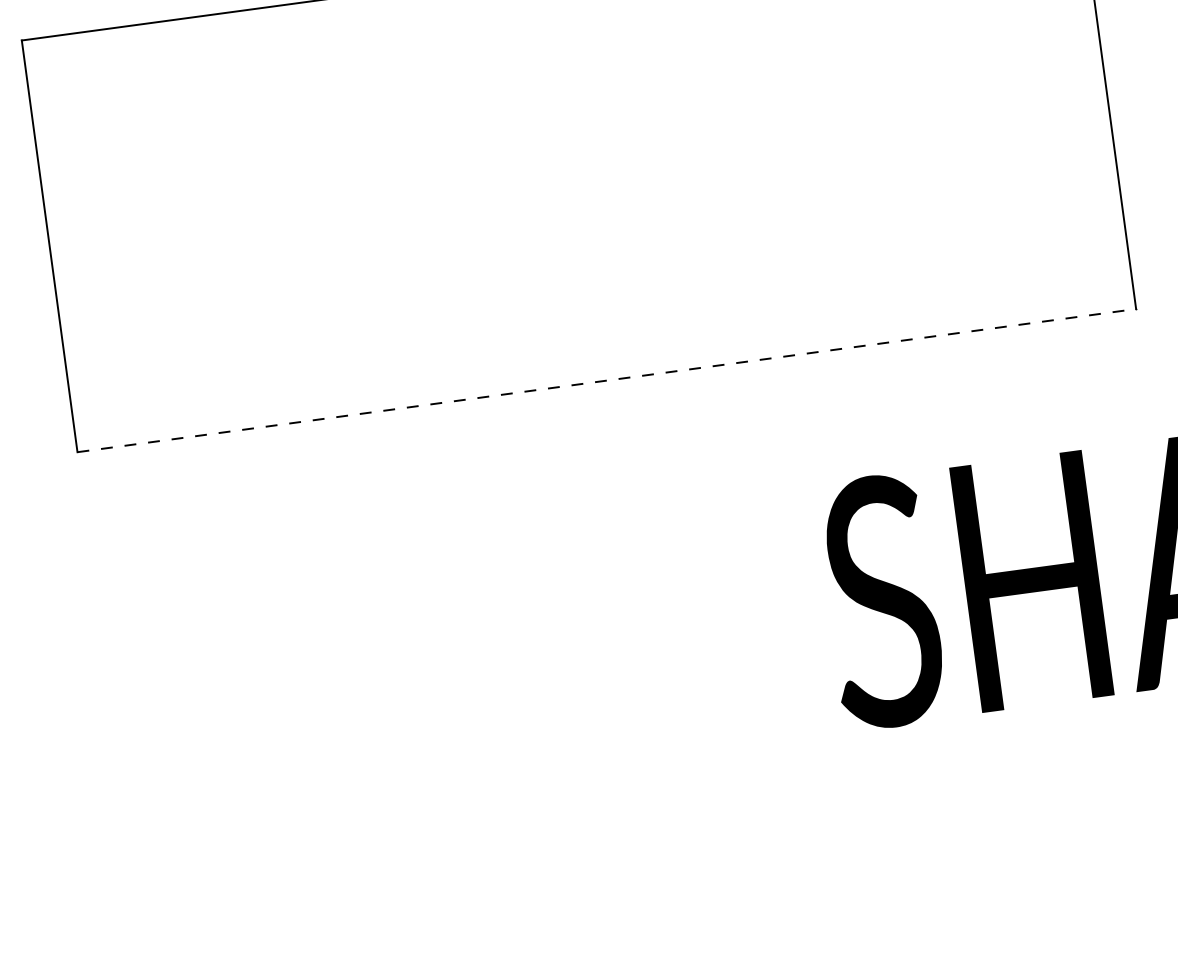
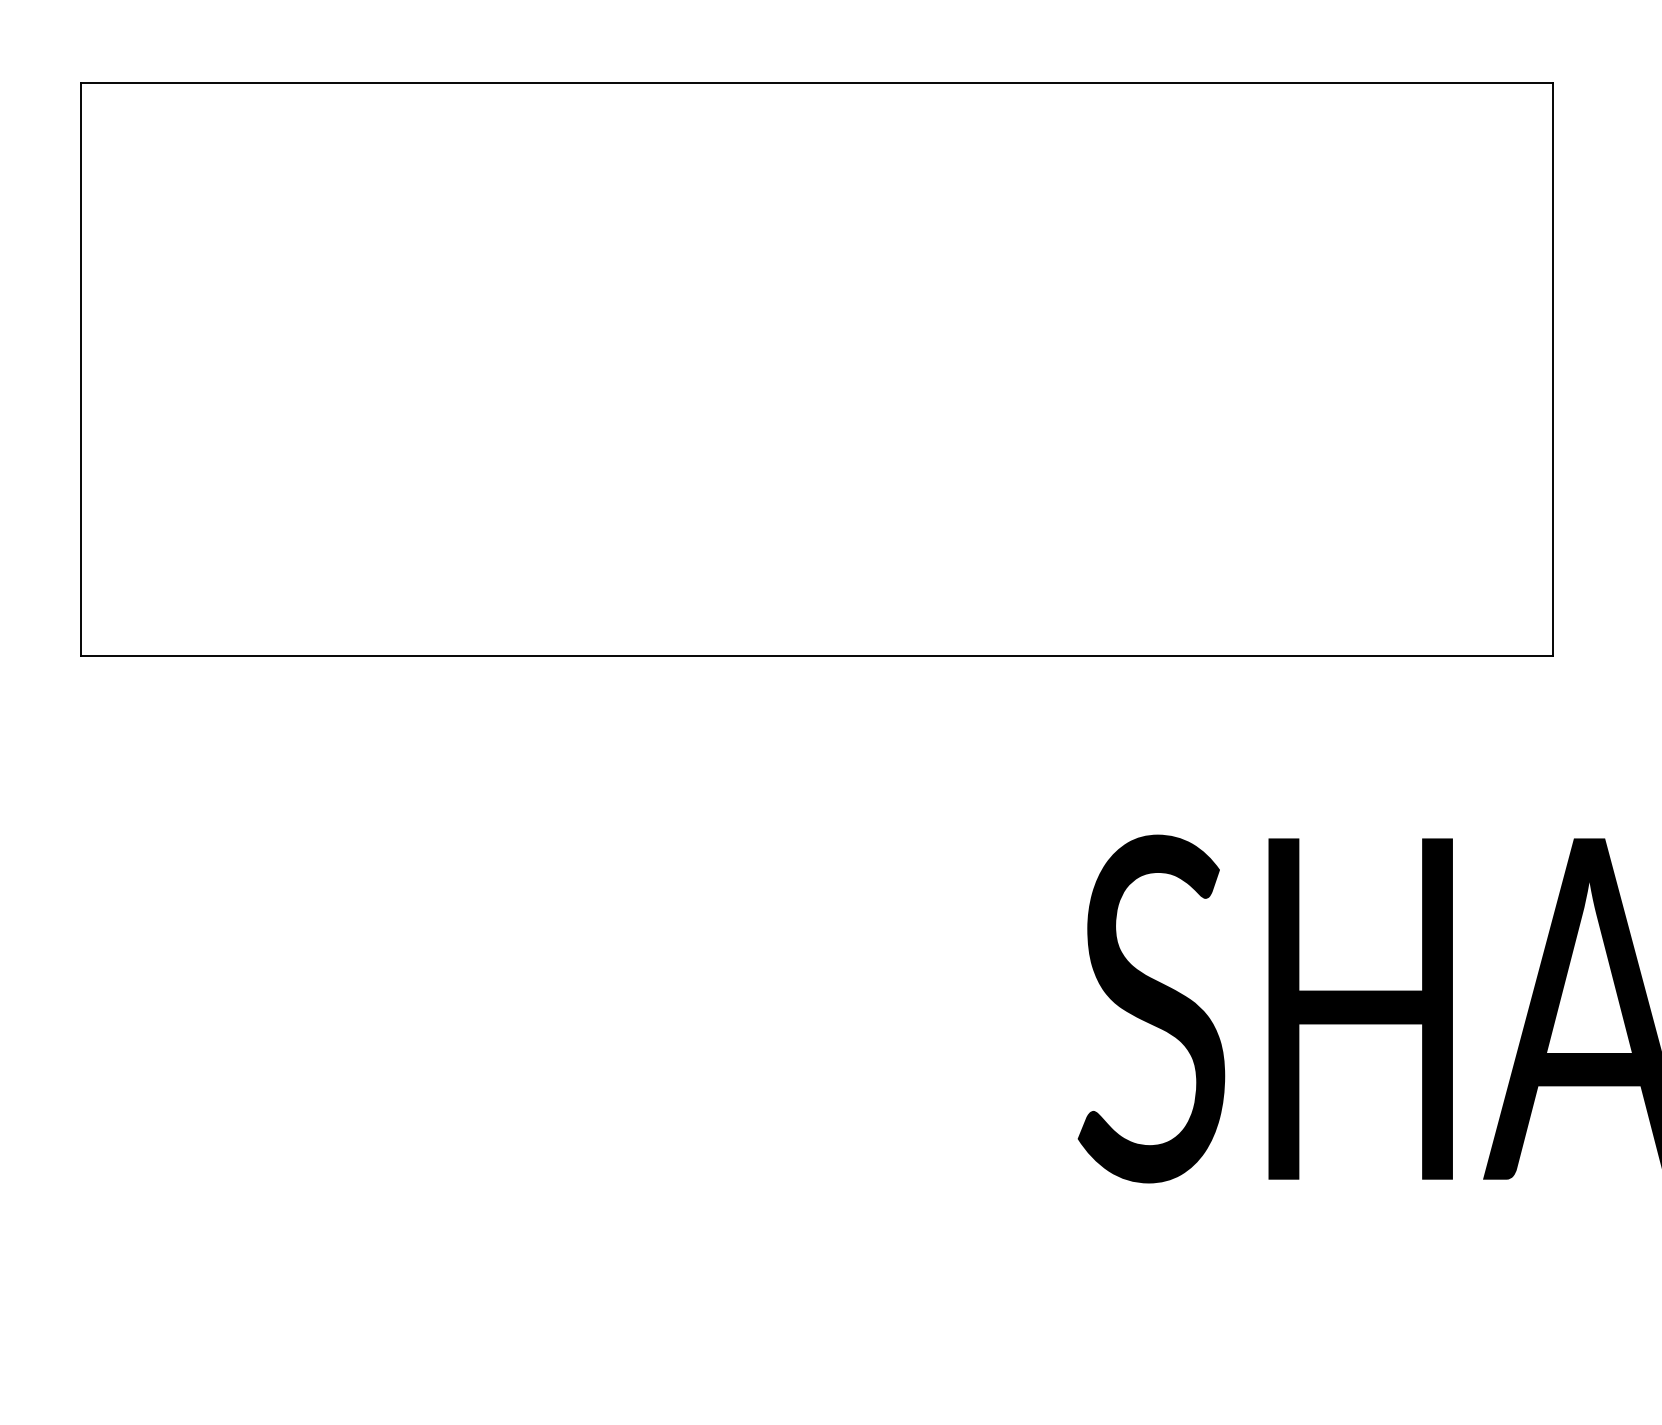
line: (607, 380) -> (817, 656), dashed -> solid

